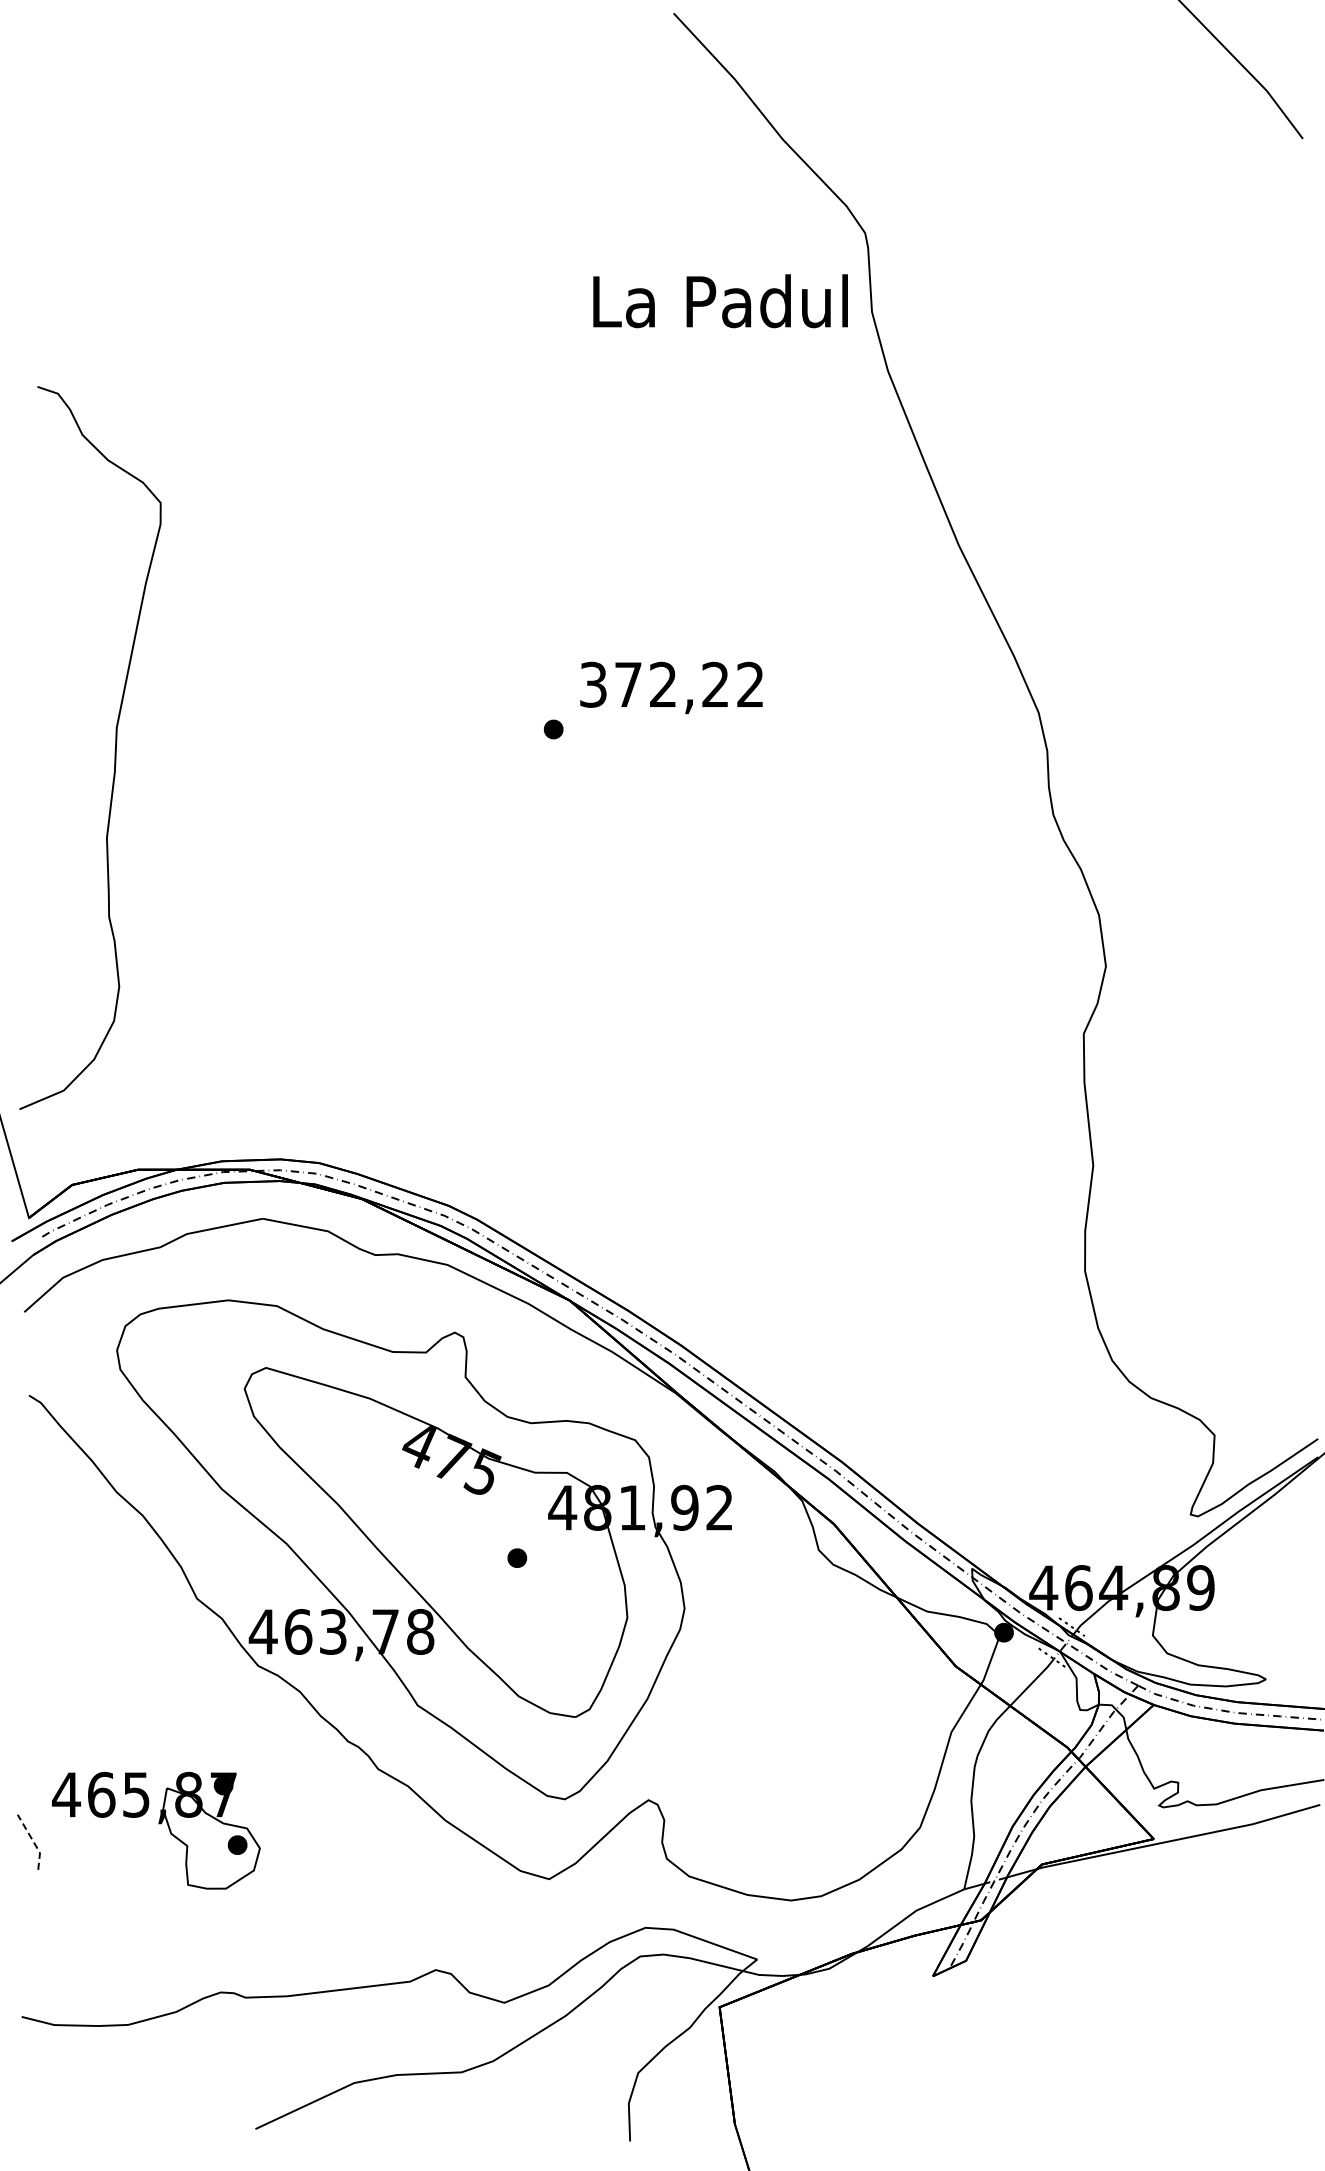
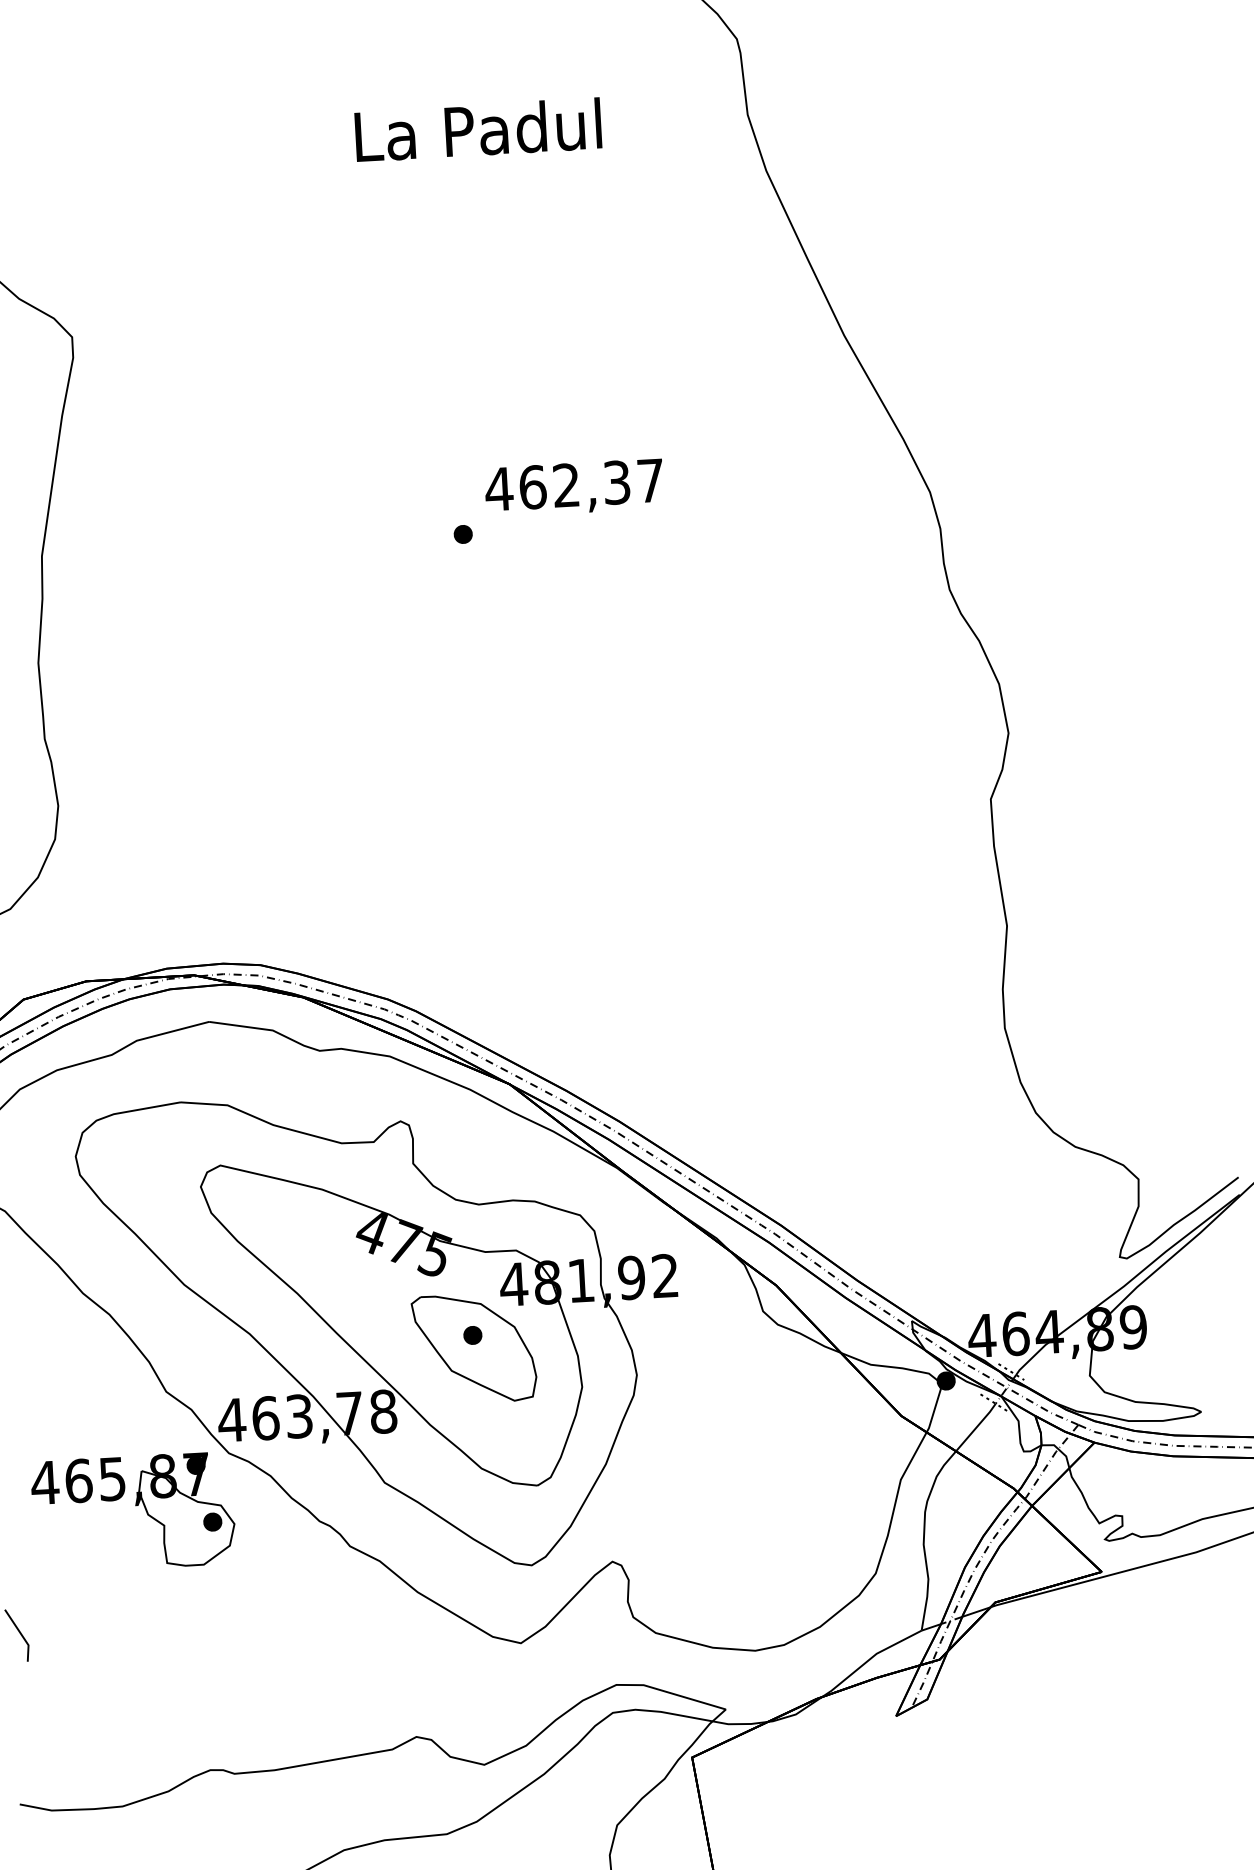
text: (720, 301) -> (478, 130), moved
text: (670, 684) -> (573, 484), 372,22 -> 462,37
part: (517, 1571) -> (473, 1348), added
part: (158, 1824) -> (135, 1506), moved
line: (33, 1841) -> (21, 1634), dashed -> solid

